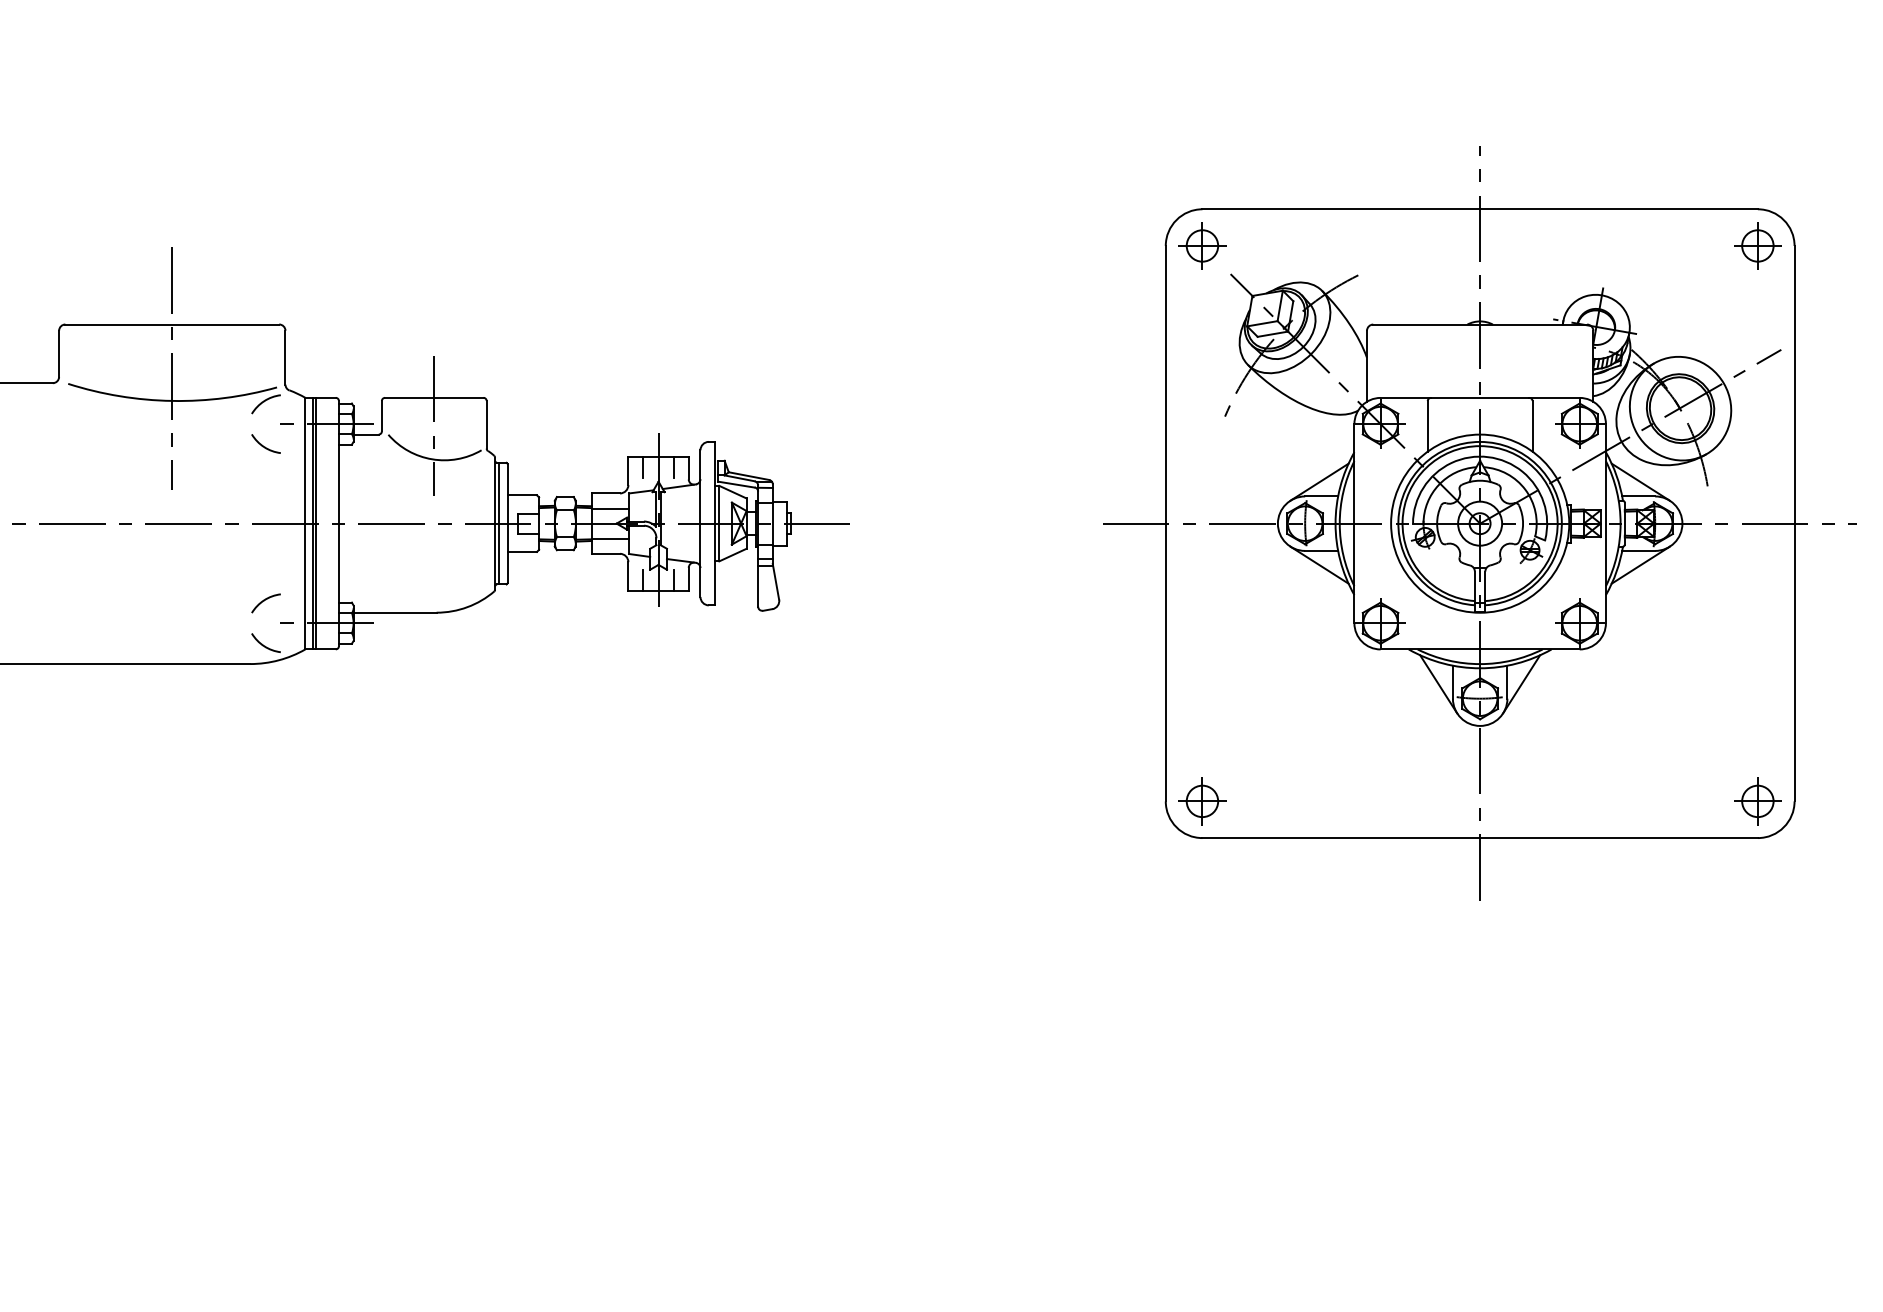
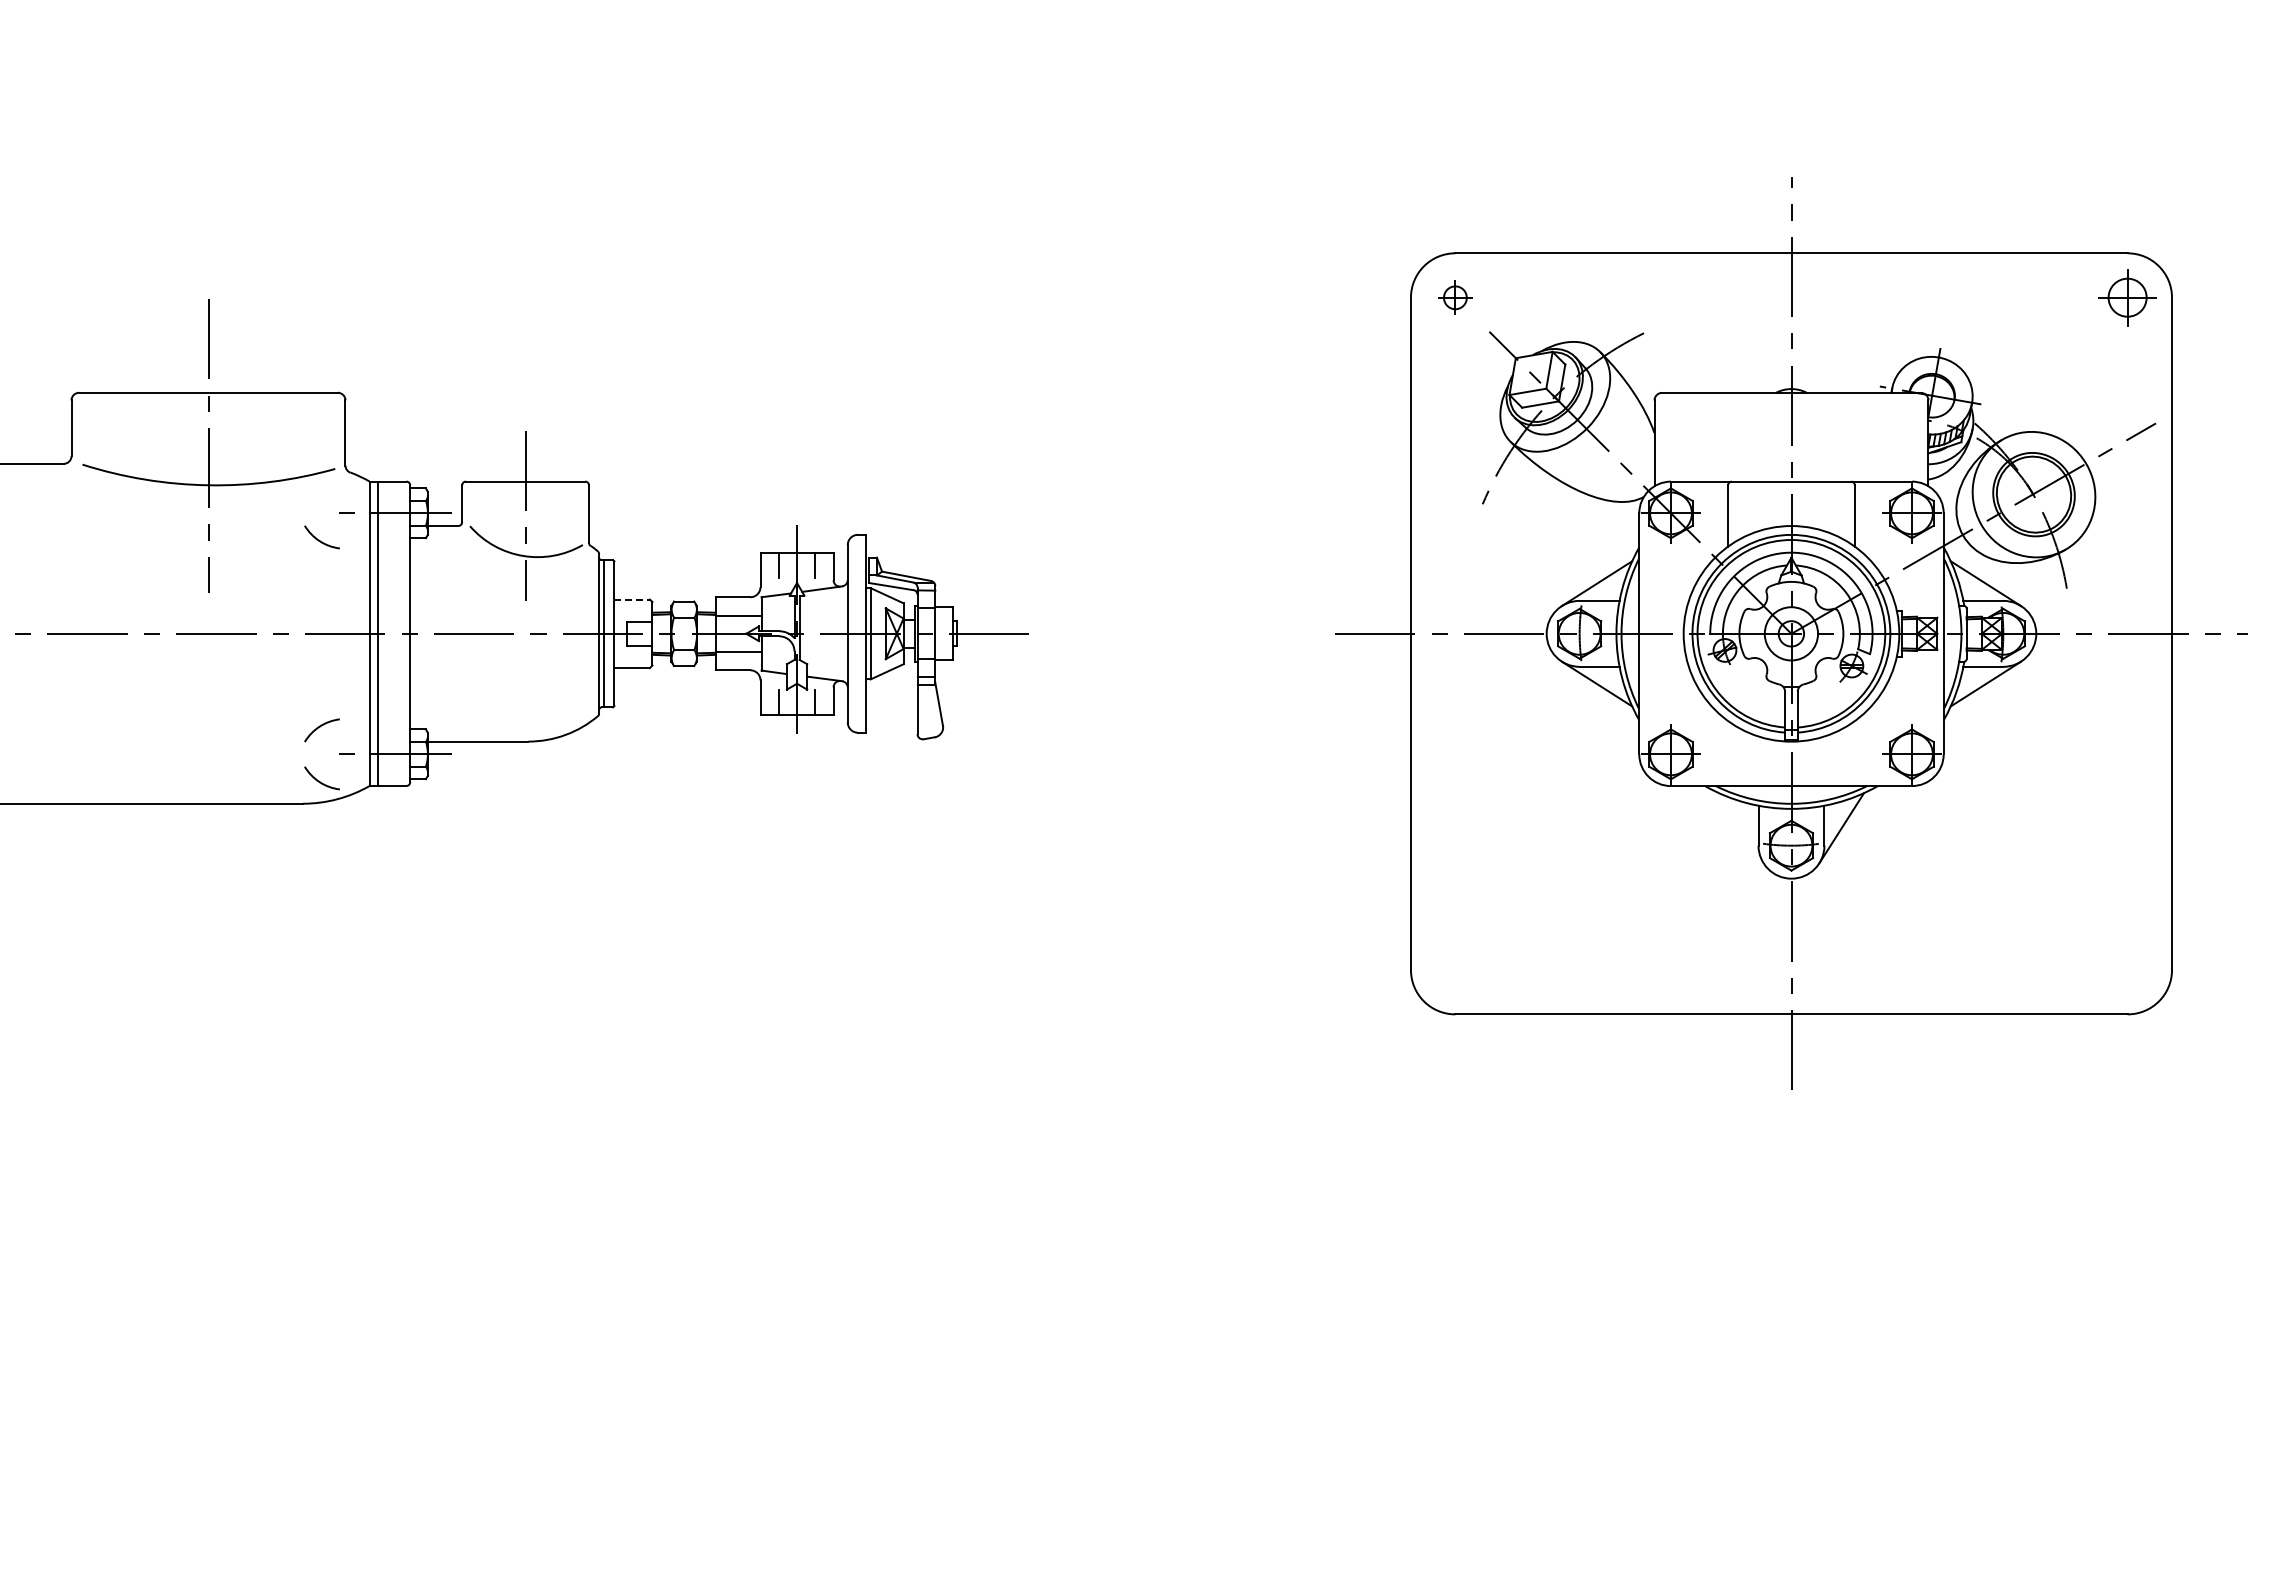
part: (1202, 245) -> (1455, 297), size x0.6
arc: (264, 401) -> (320, 486), removed
line: (522, 495) -> (632, 599), solid -> dashed
line: (316, 523) -> (382, 633), removed
line: (1438, 684) -> (1740, 828), removed
part: (1202, 800) -> (1455, 969), removed
part: (1757, 800) -> (2127, 969), removed

